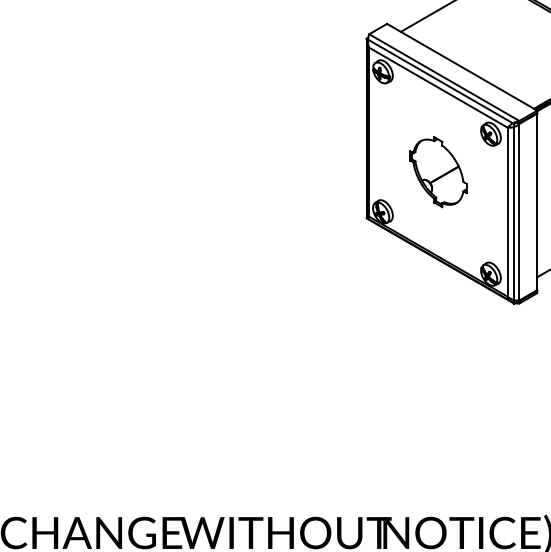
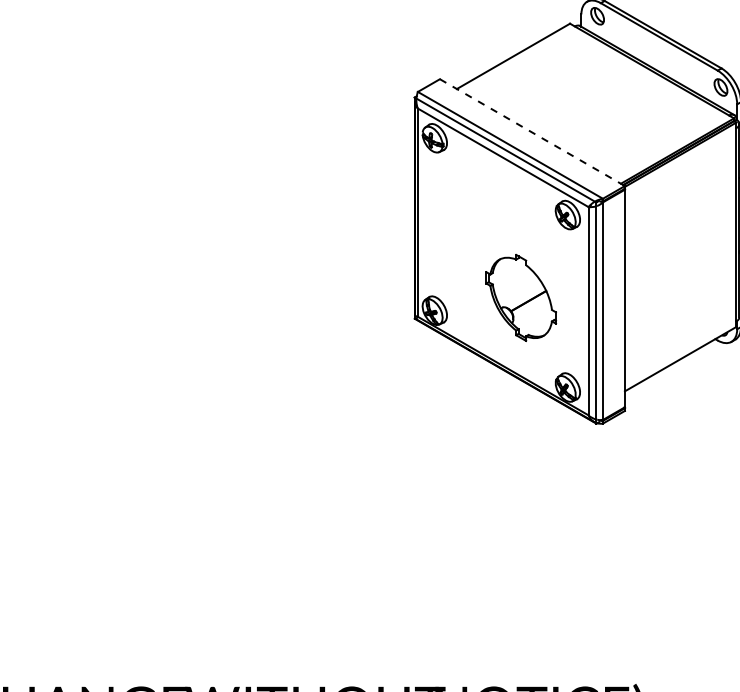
line: (462, 67) -> (532, 132), solid -> dashed
part: (438, 171) -> (521, 297), moved

